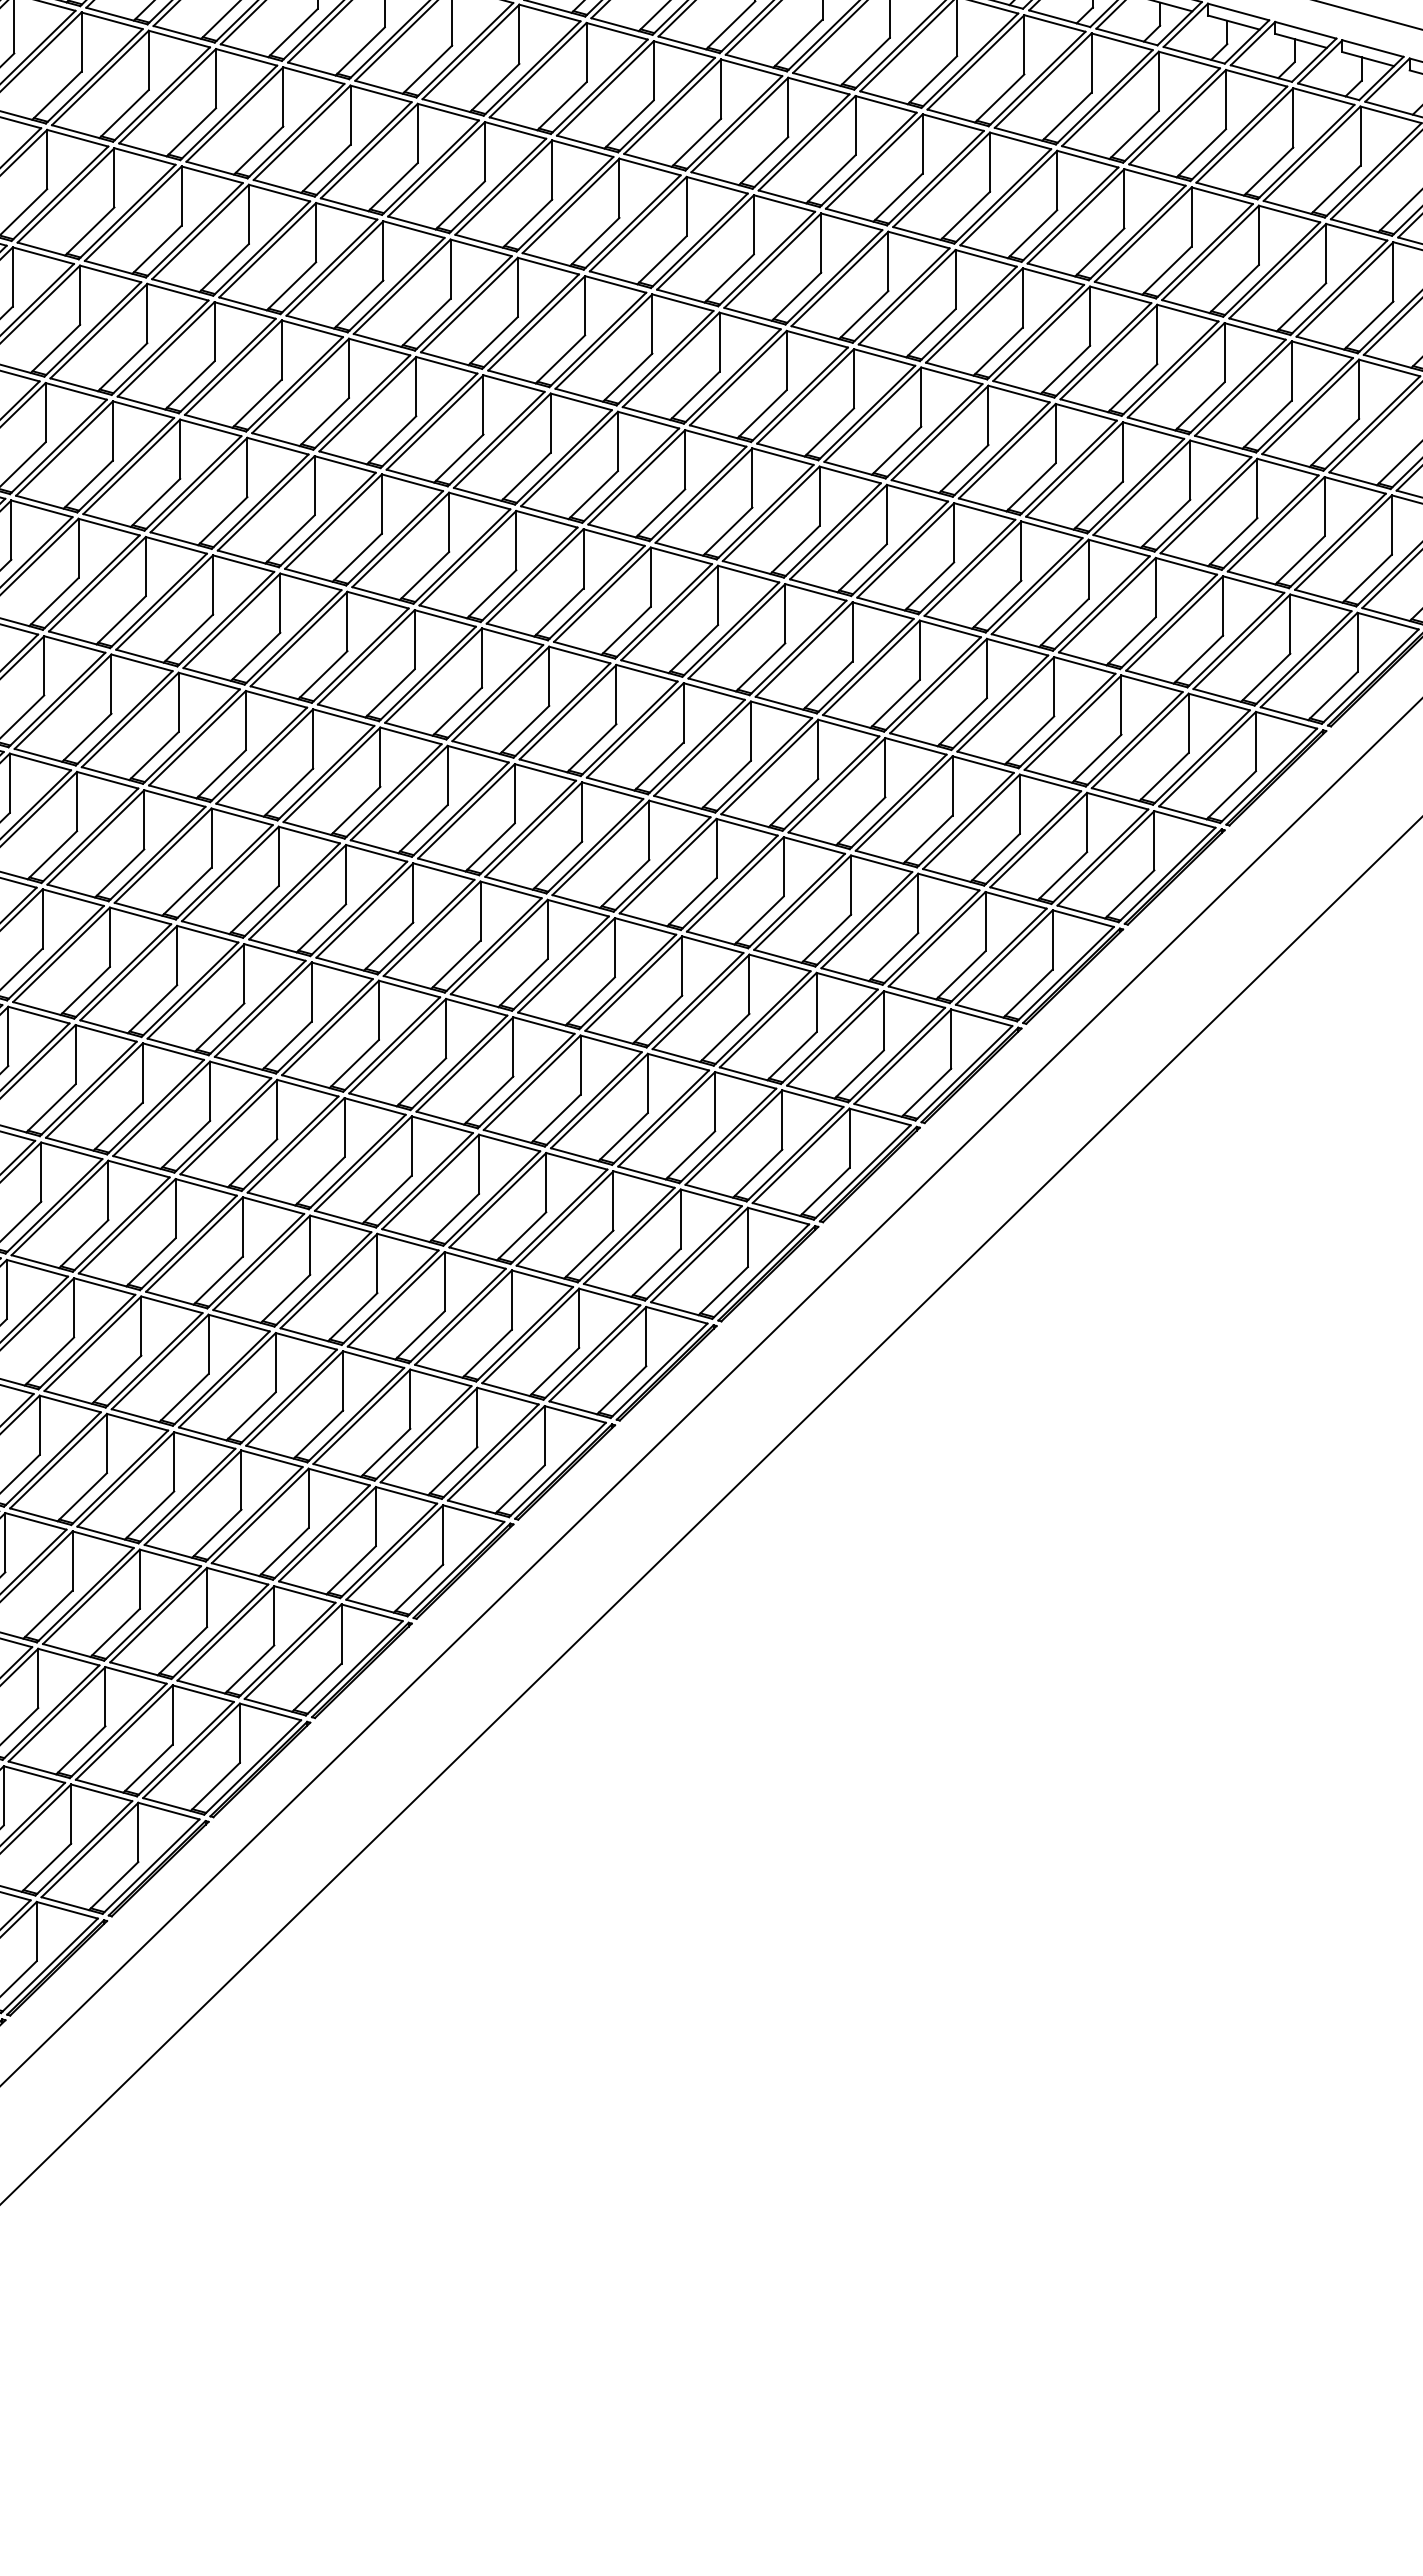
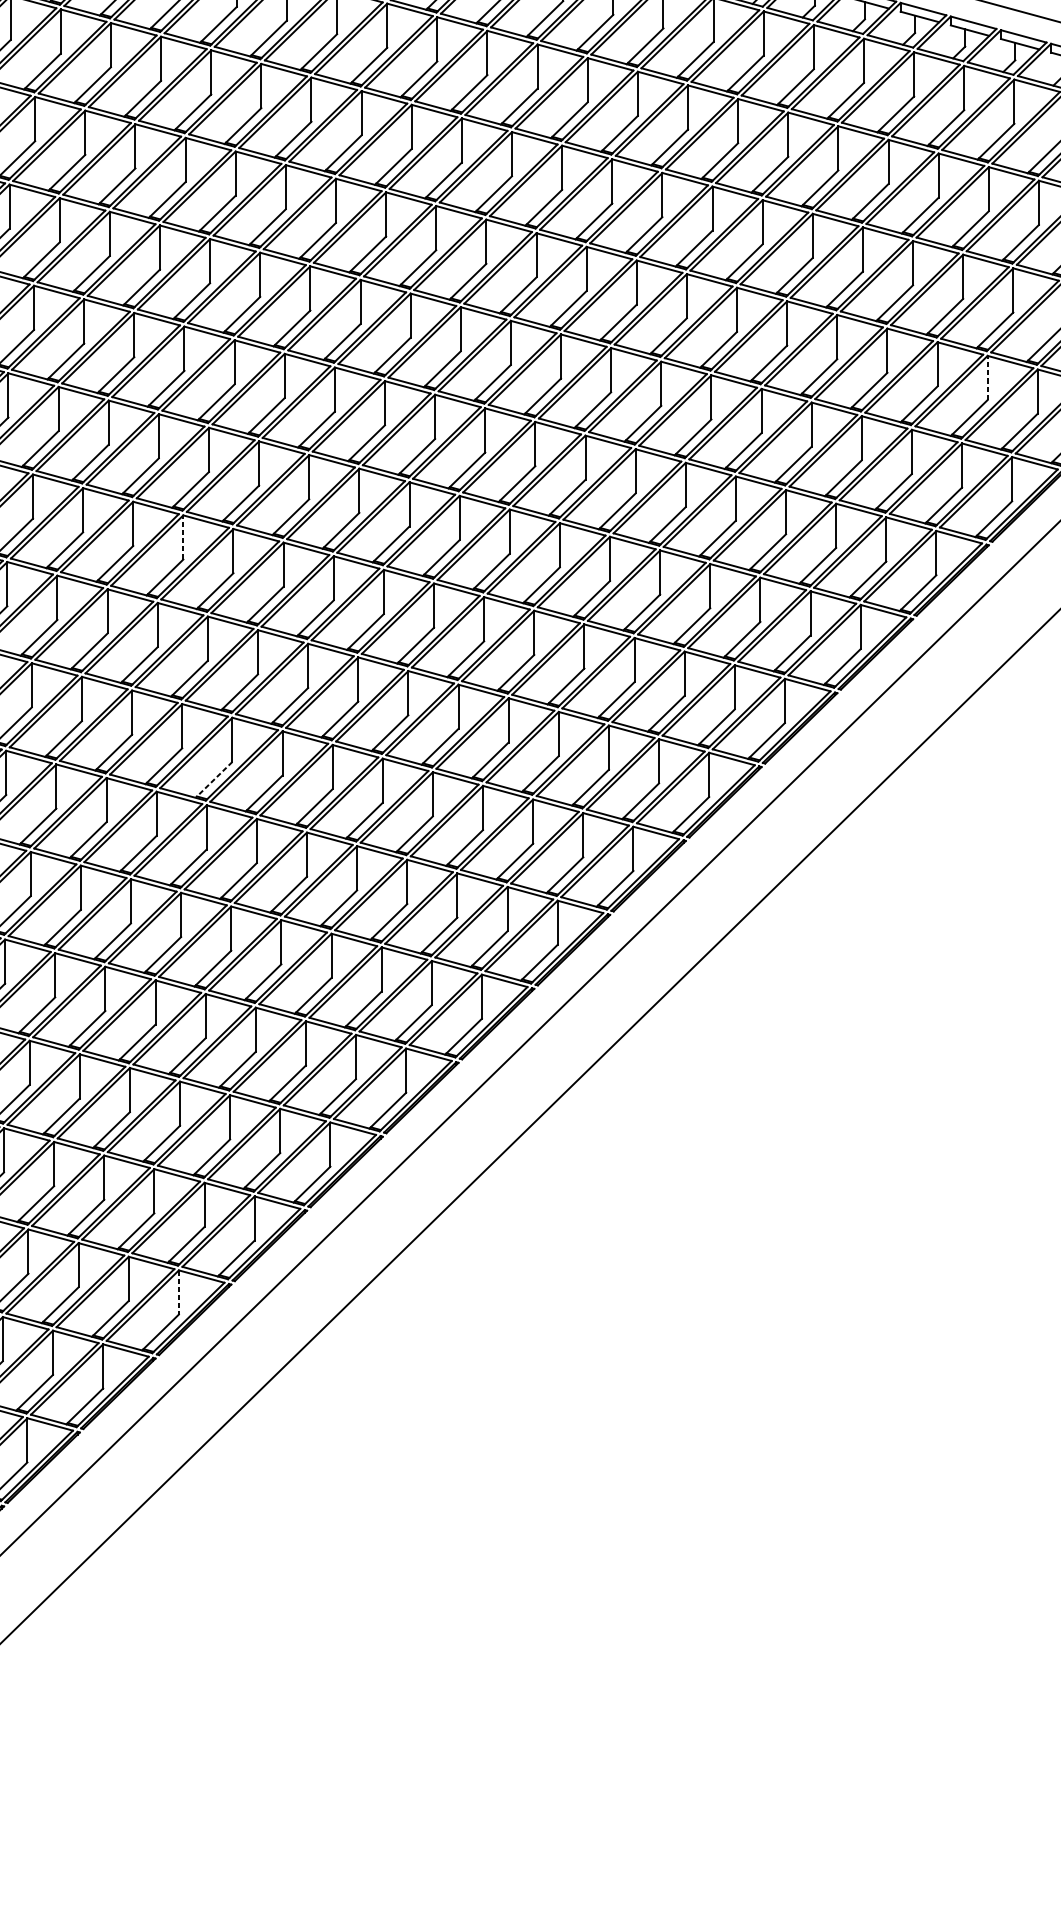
line: (1324, 506) -> (987, 377), solid -> dashed
line: (245, 720) -> (183, 537), solid -> dashed
line: (286, 1046) -> (213, 780), solid -> dashed
line: (239, 1733) -> (178, 1292), solid -> dashed

